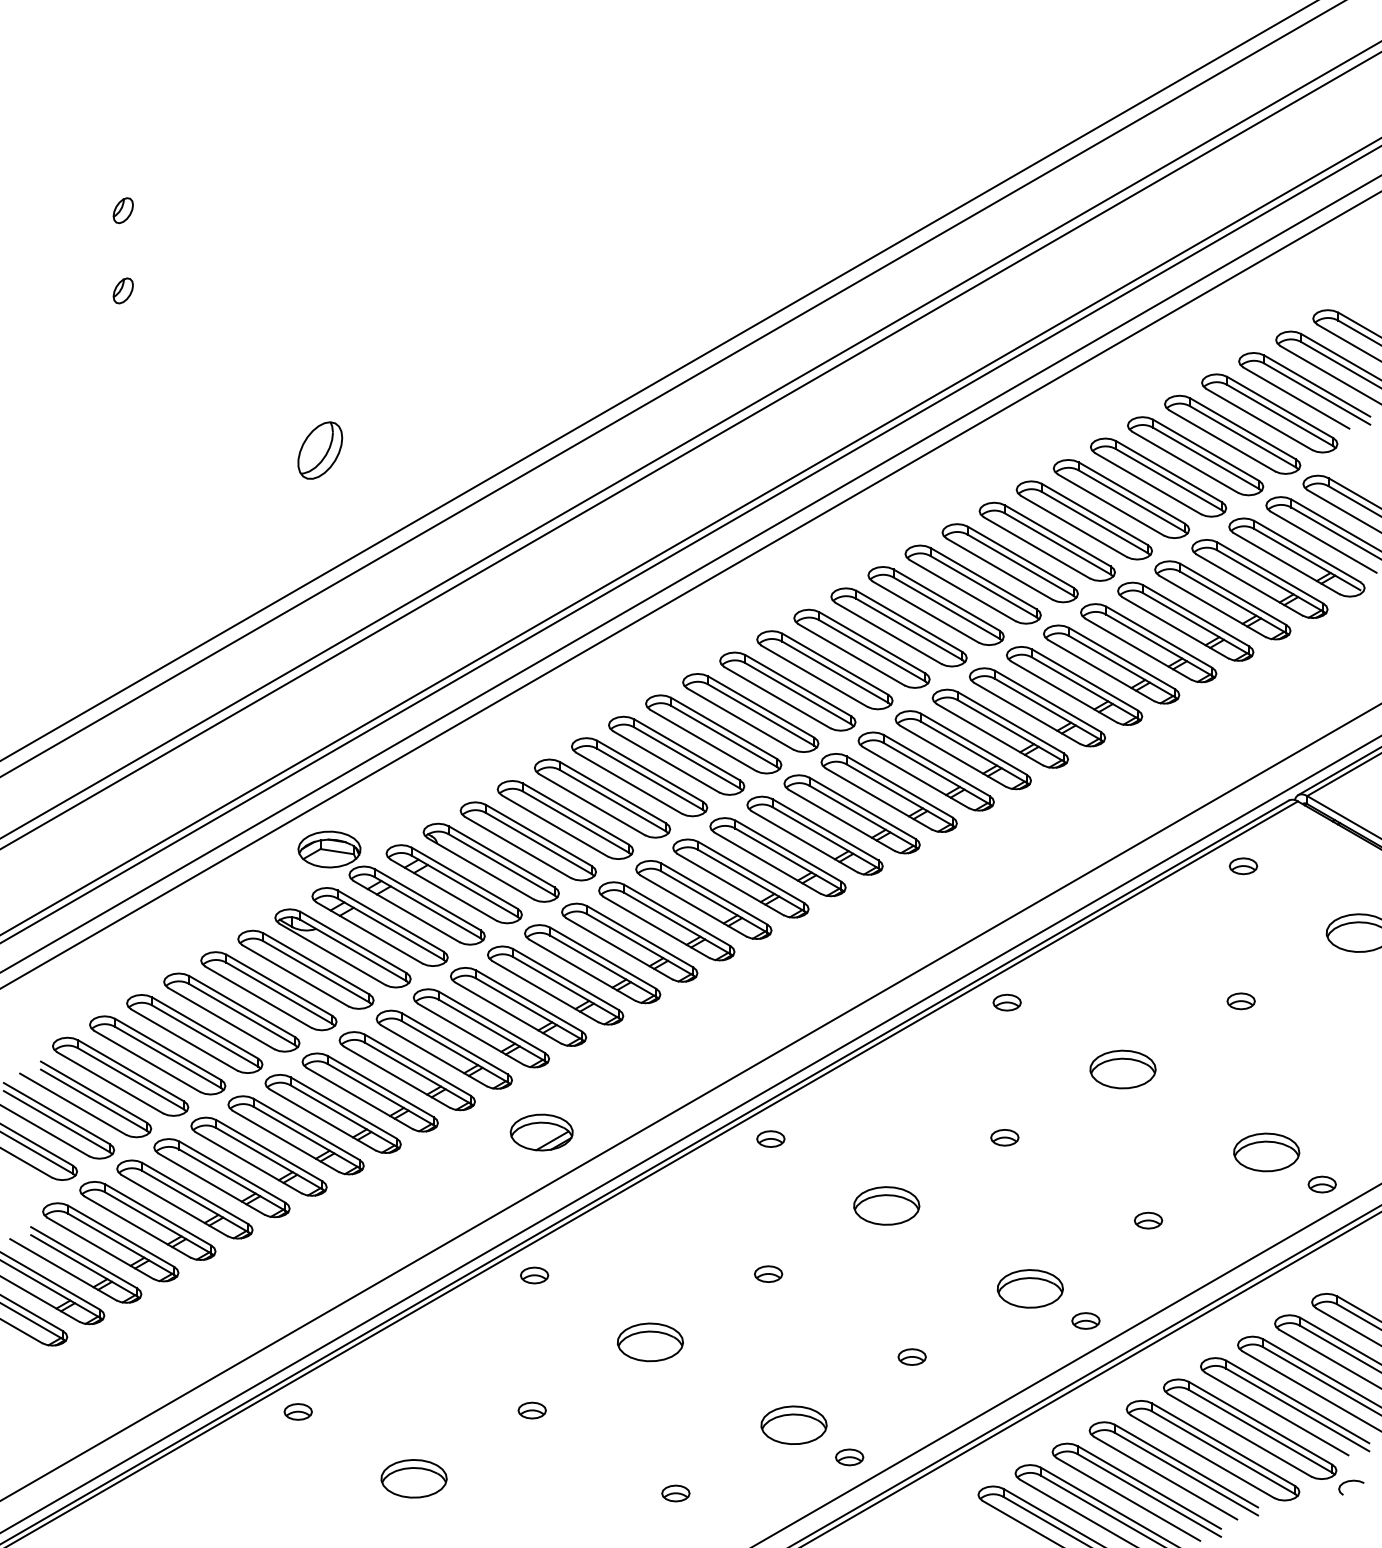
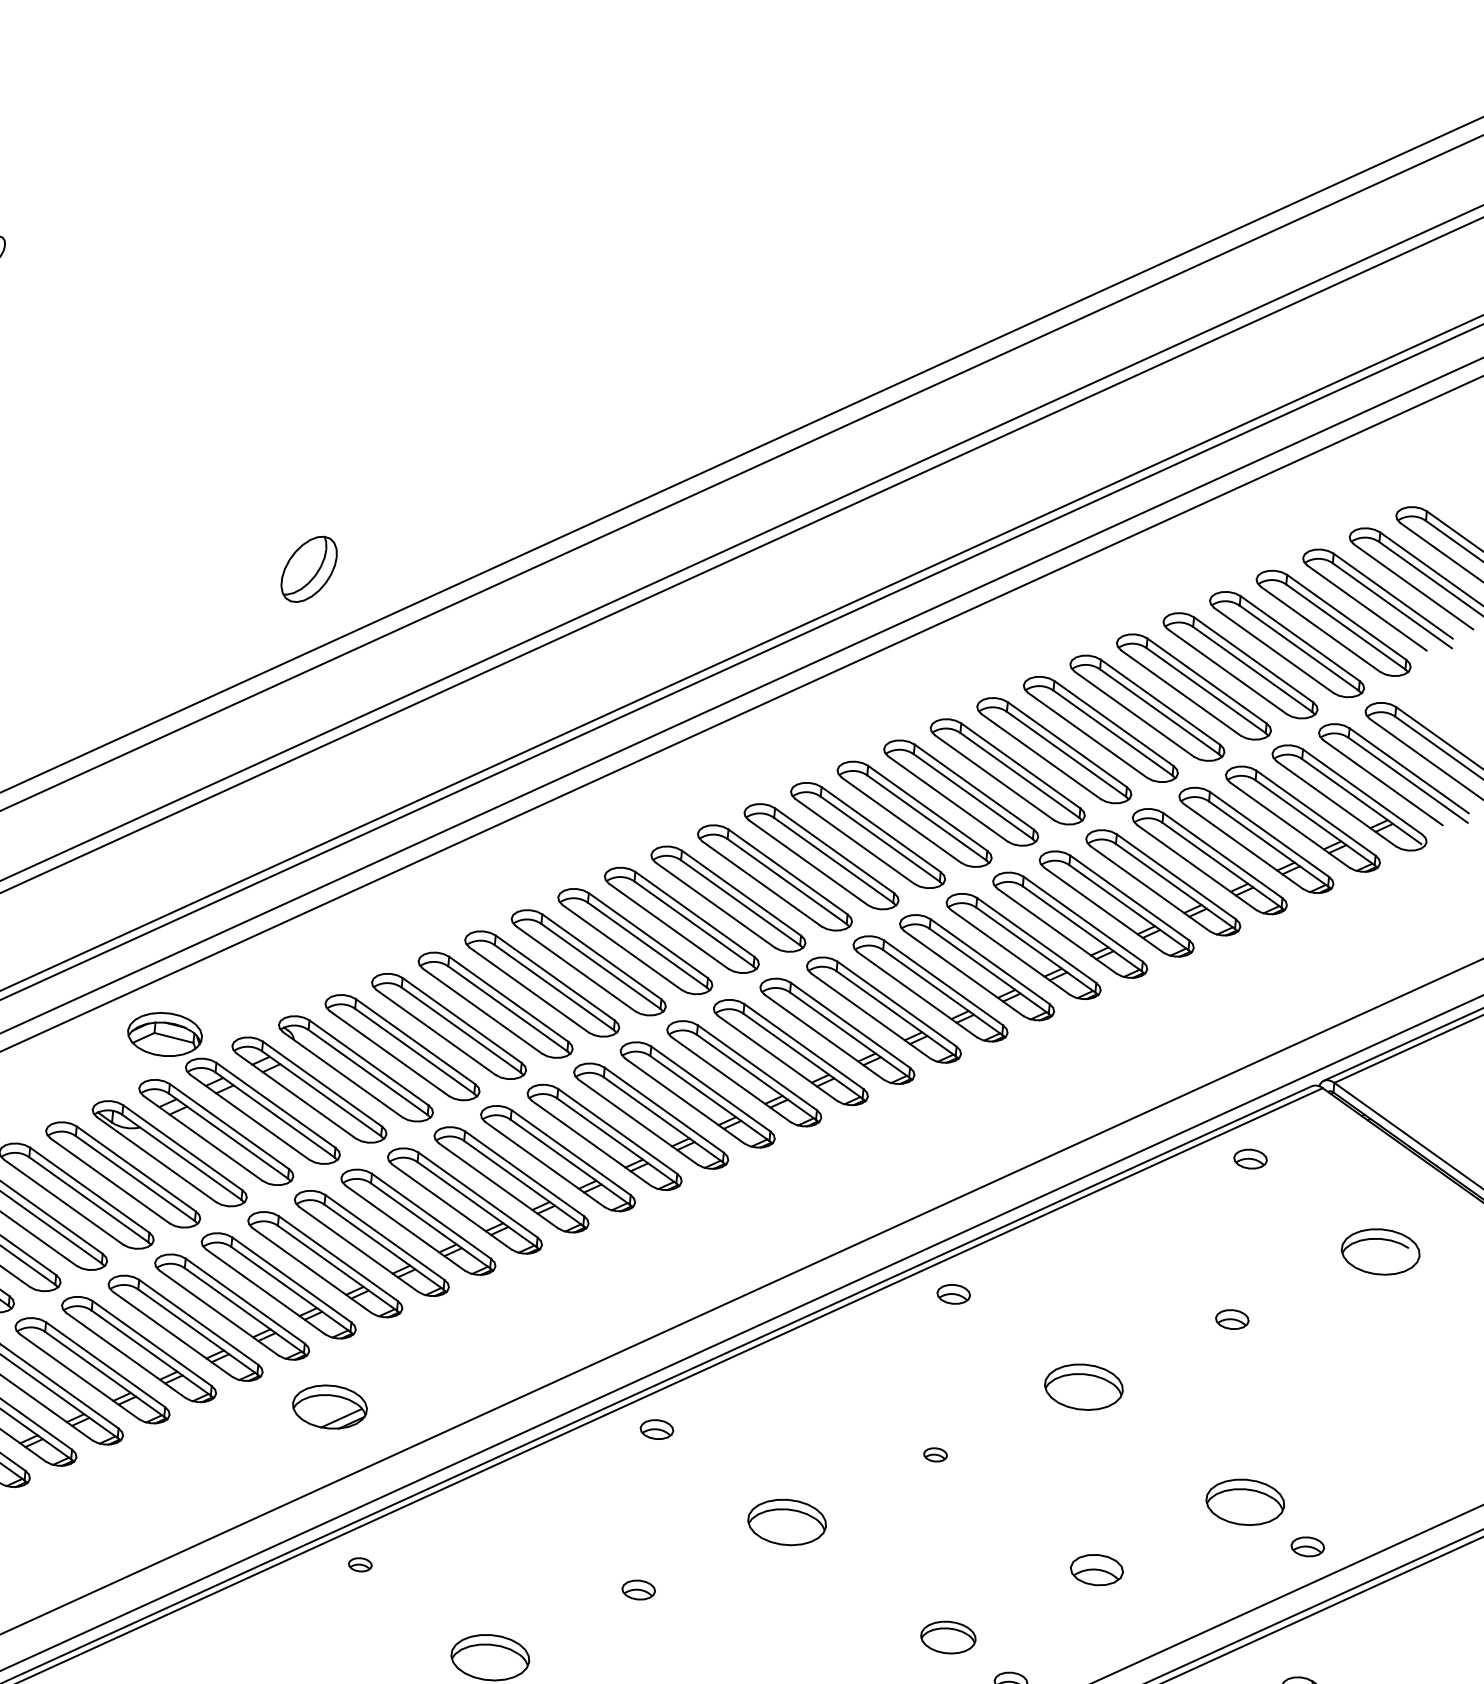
part: (320, 450) -> (309, 569), moved
part: (541, 1132) -> (329, 1406), moved
part: (1004, 1137) -> (935, 1454), size x0.7
part: (1148, 1220) -> (1096, 1569), size x1.6
part: (534, 1275) -> (360, 1564), size x0.7
part: (1029, 1288) -> (947, 1636), size x0.7

